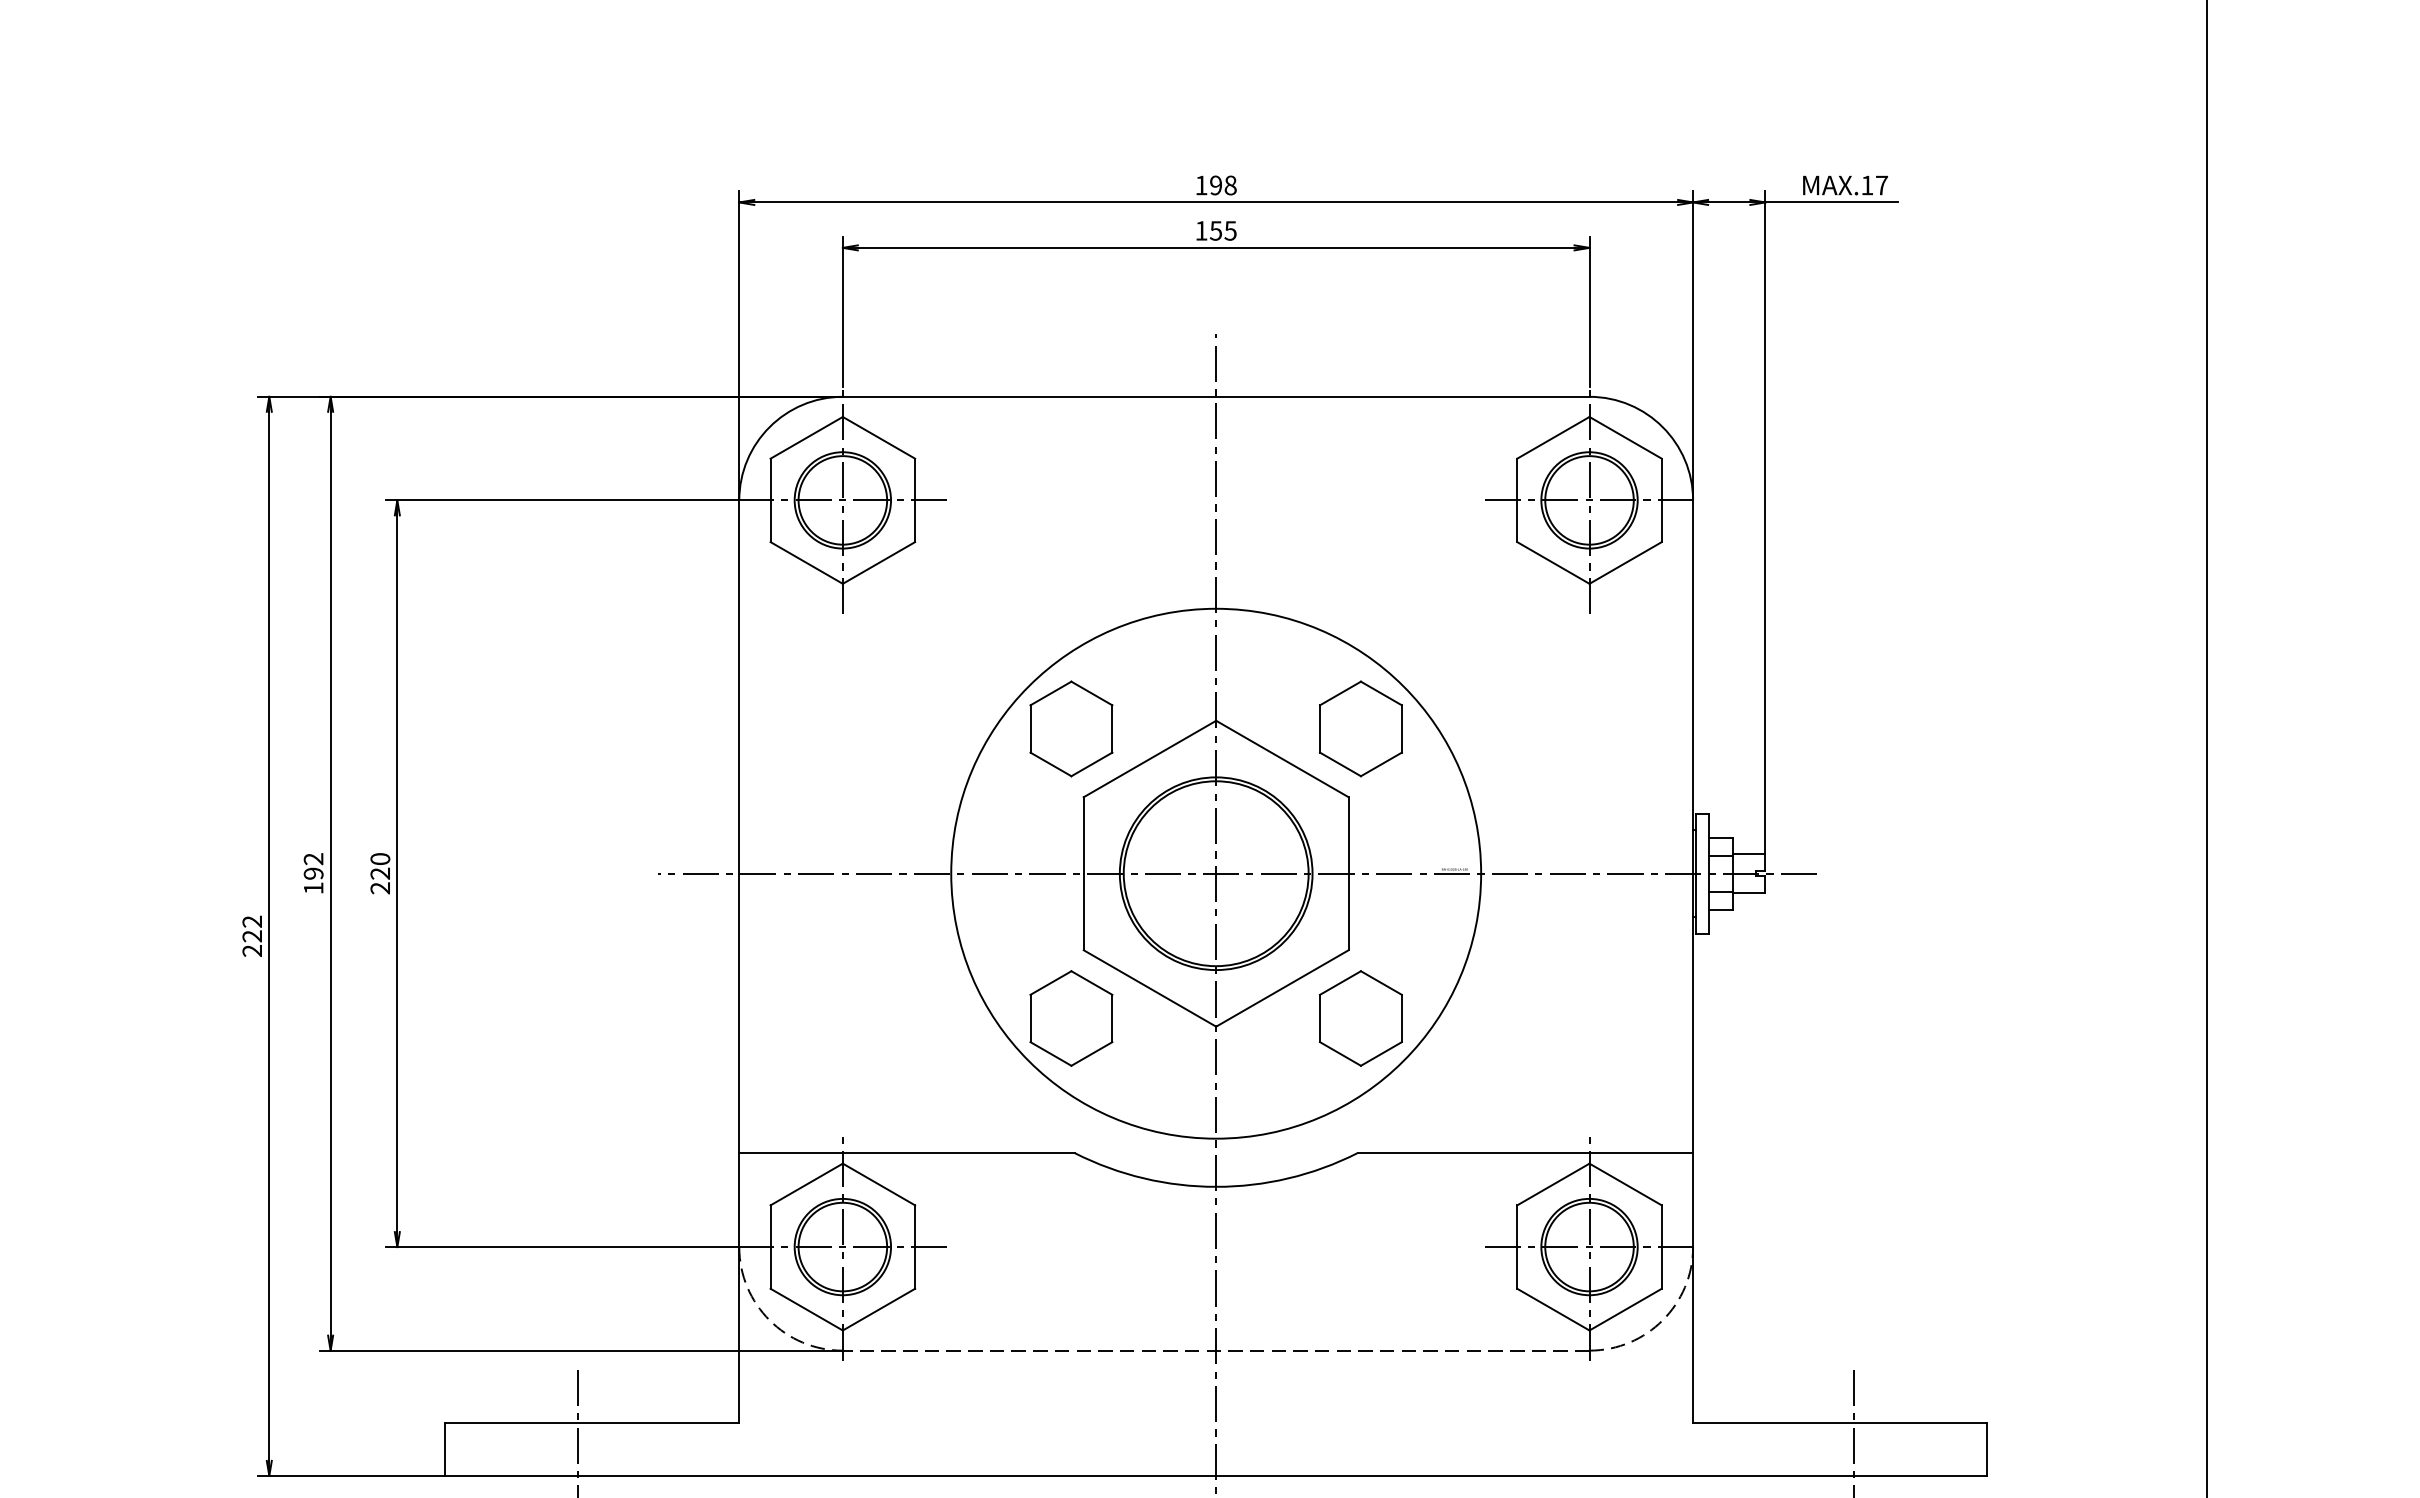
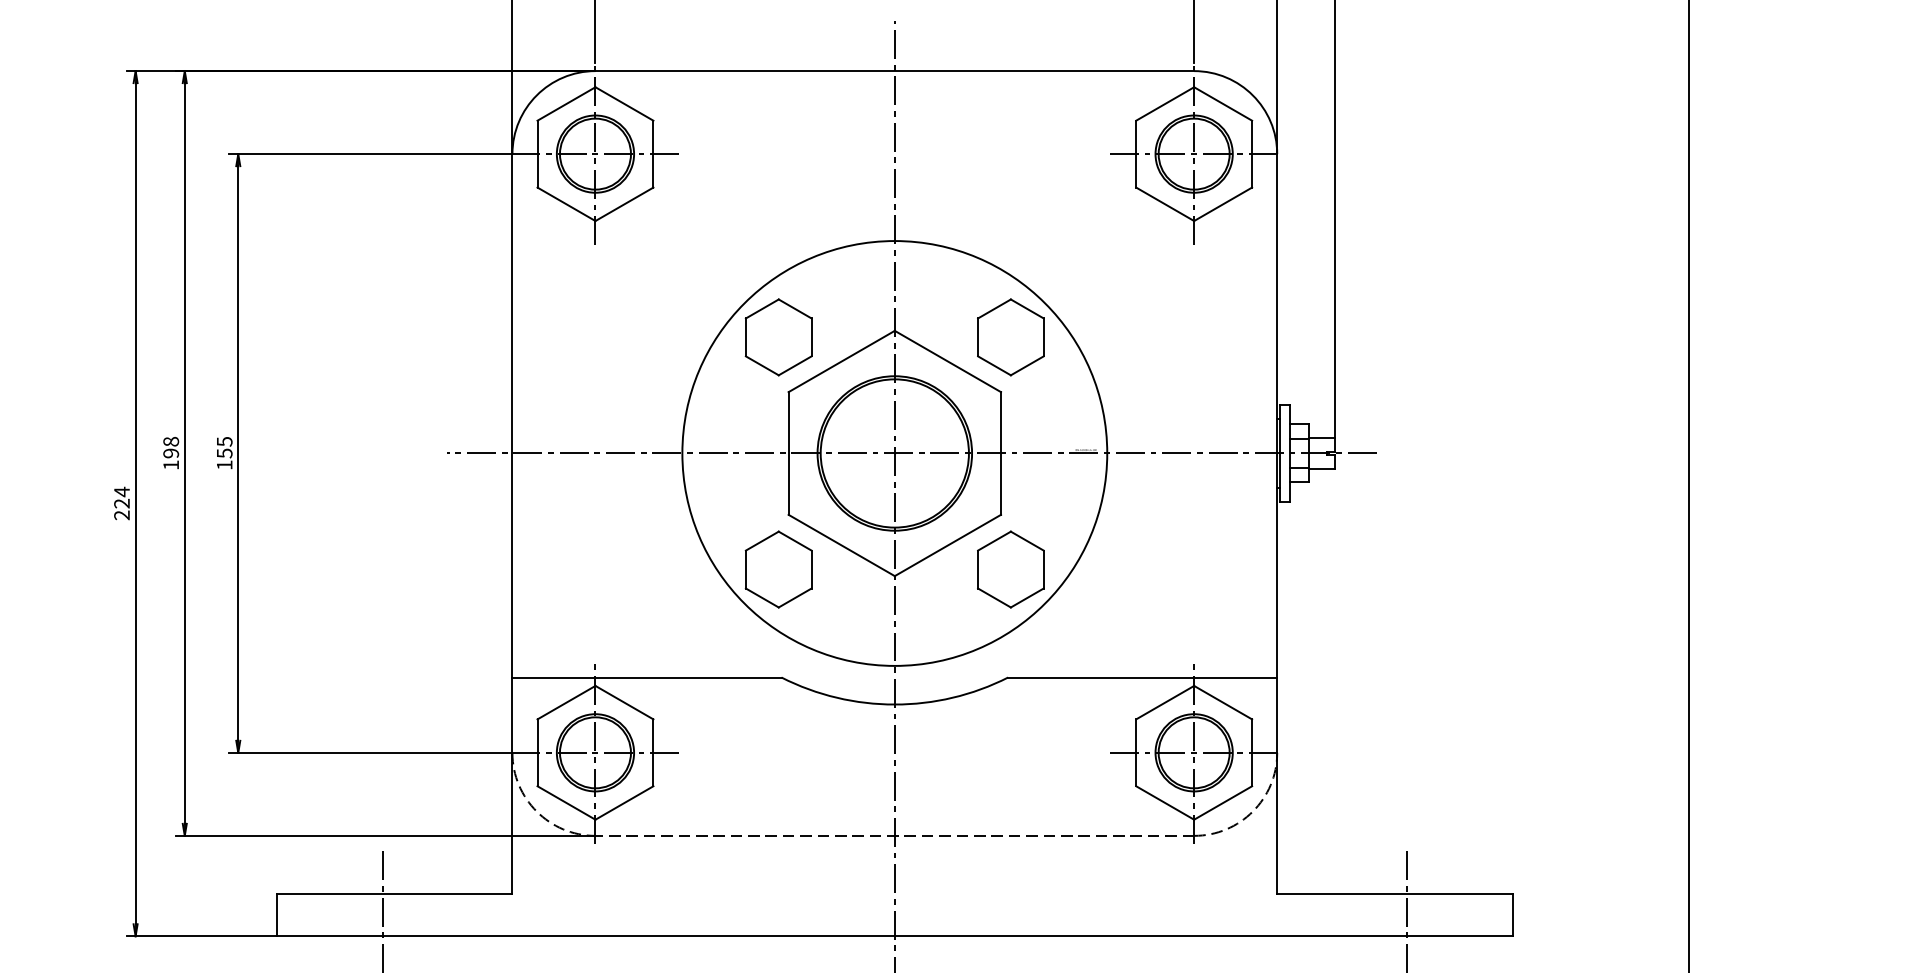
text: (313, 859) -> (171, 442), 192 -> 198
text: (380, 873) -> (224, 453), 220 -> 155
text: (251, 921) -> (121, 491), 222 -> 224

